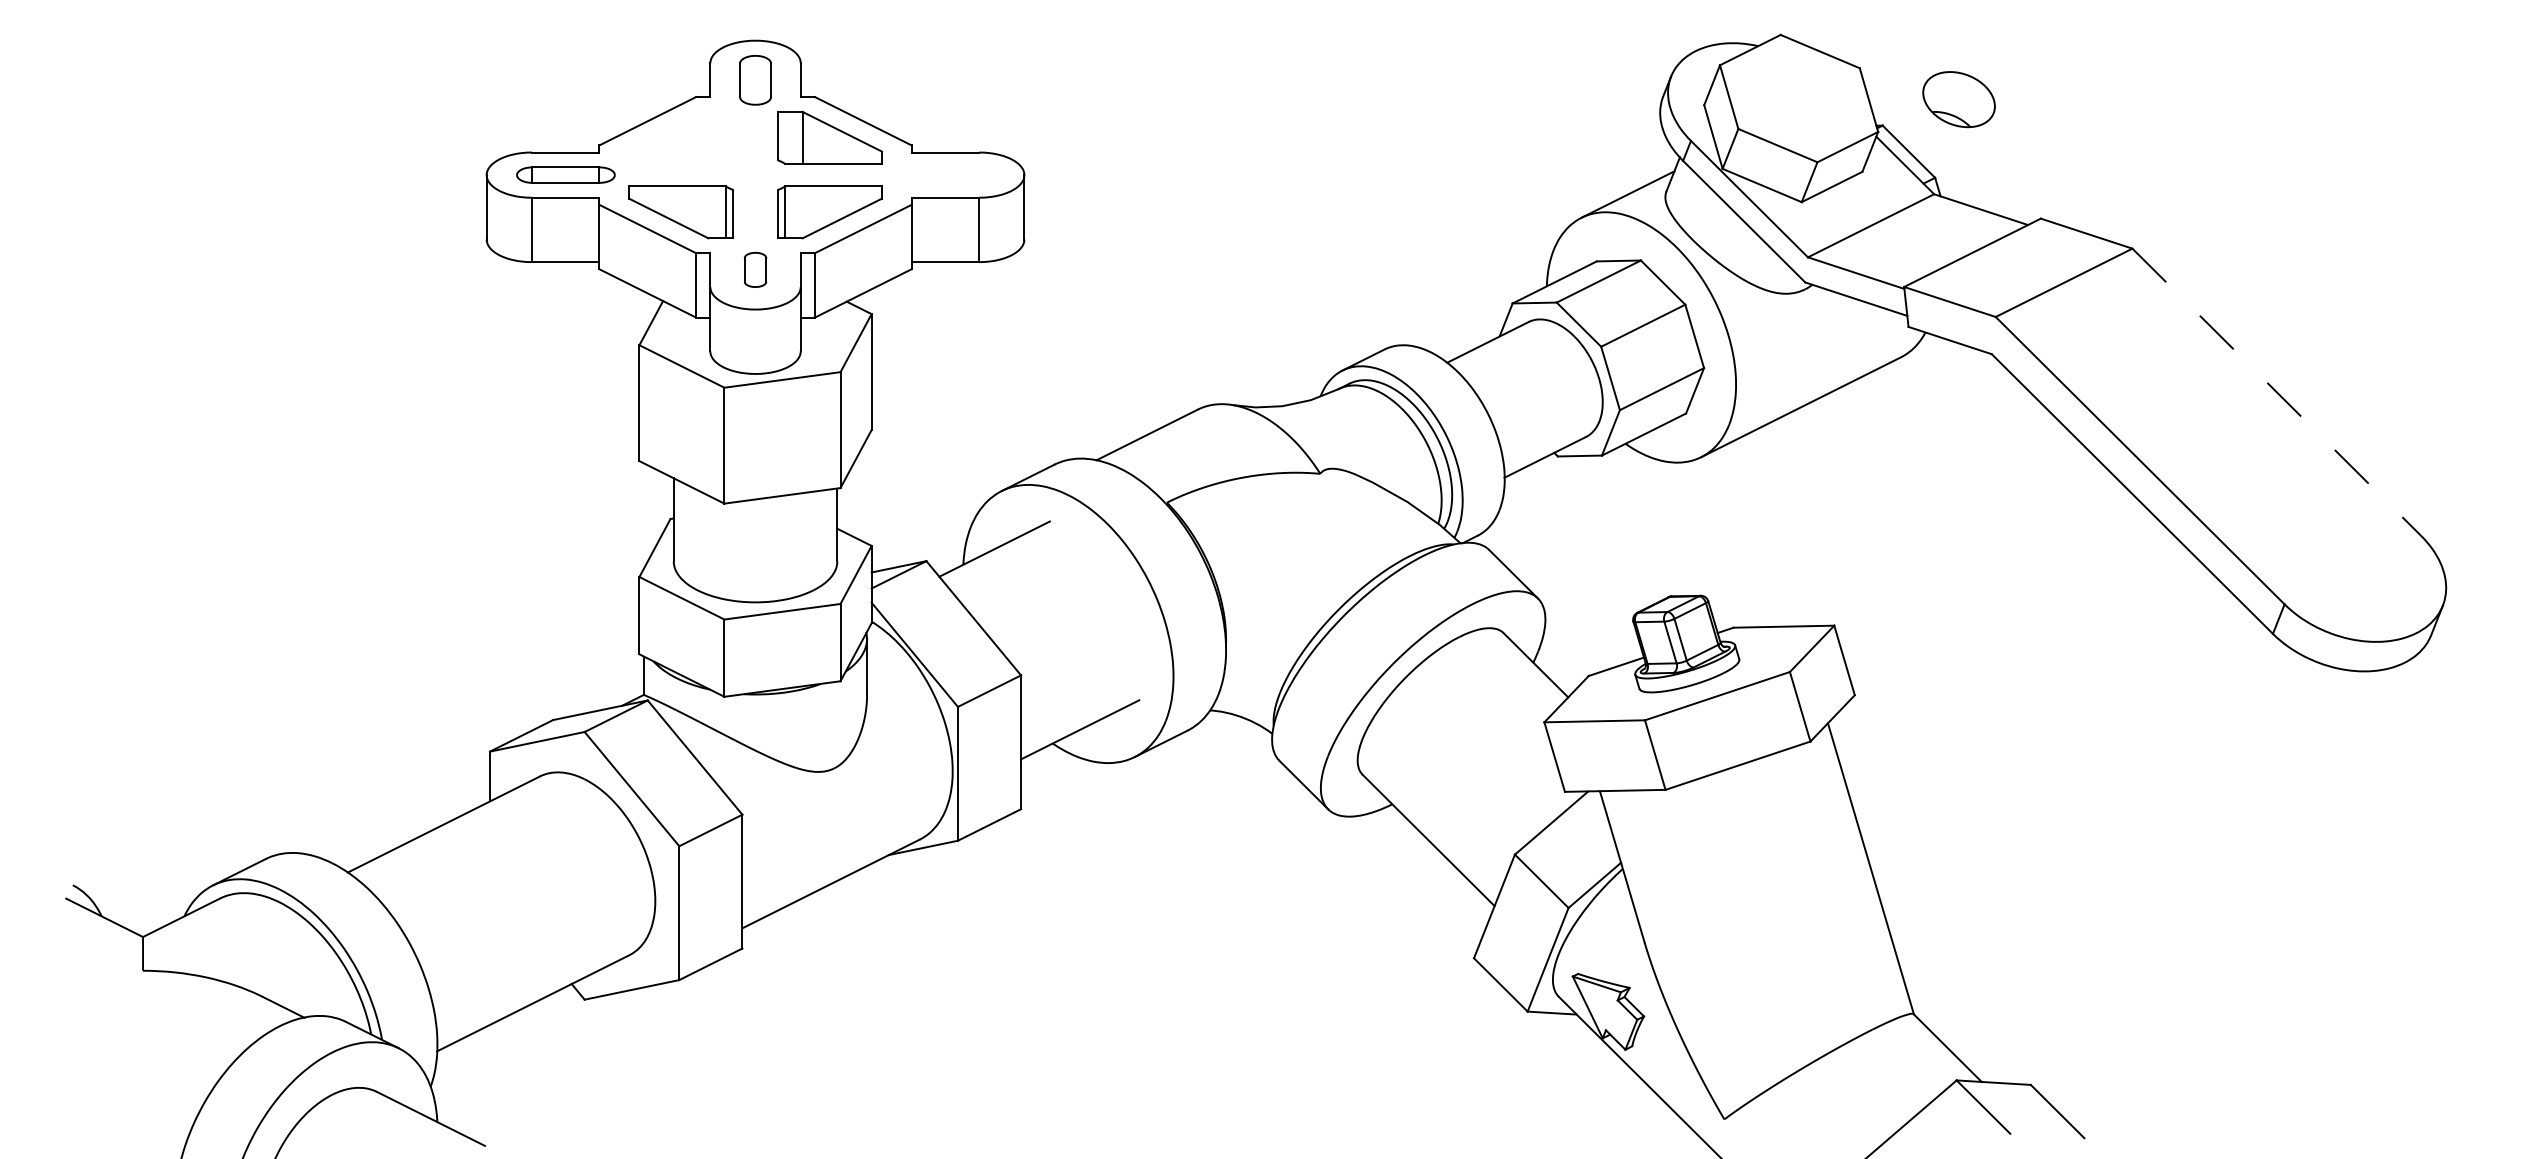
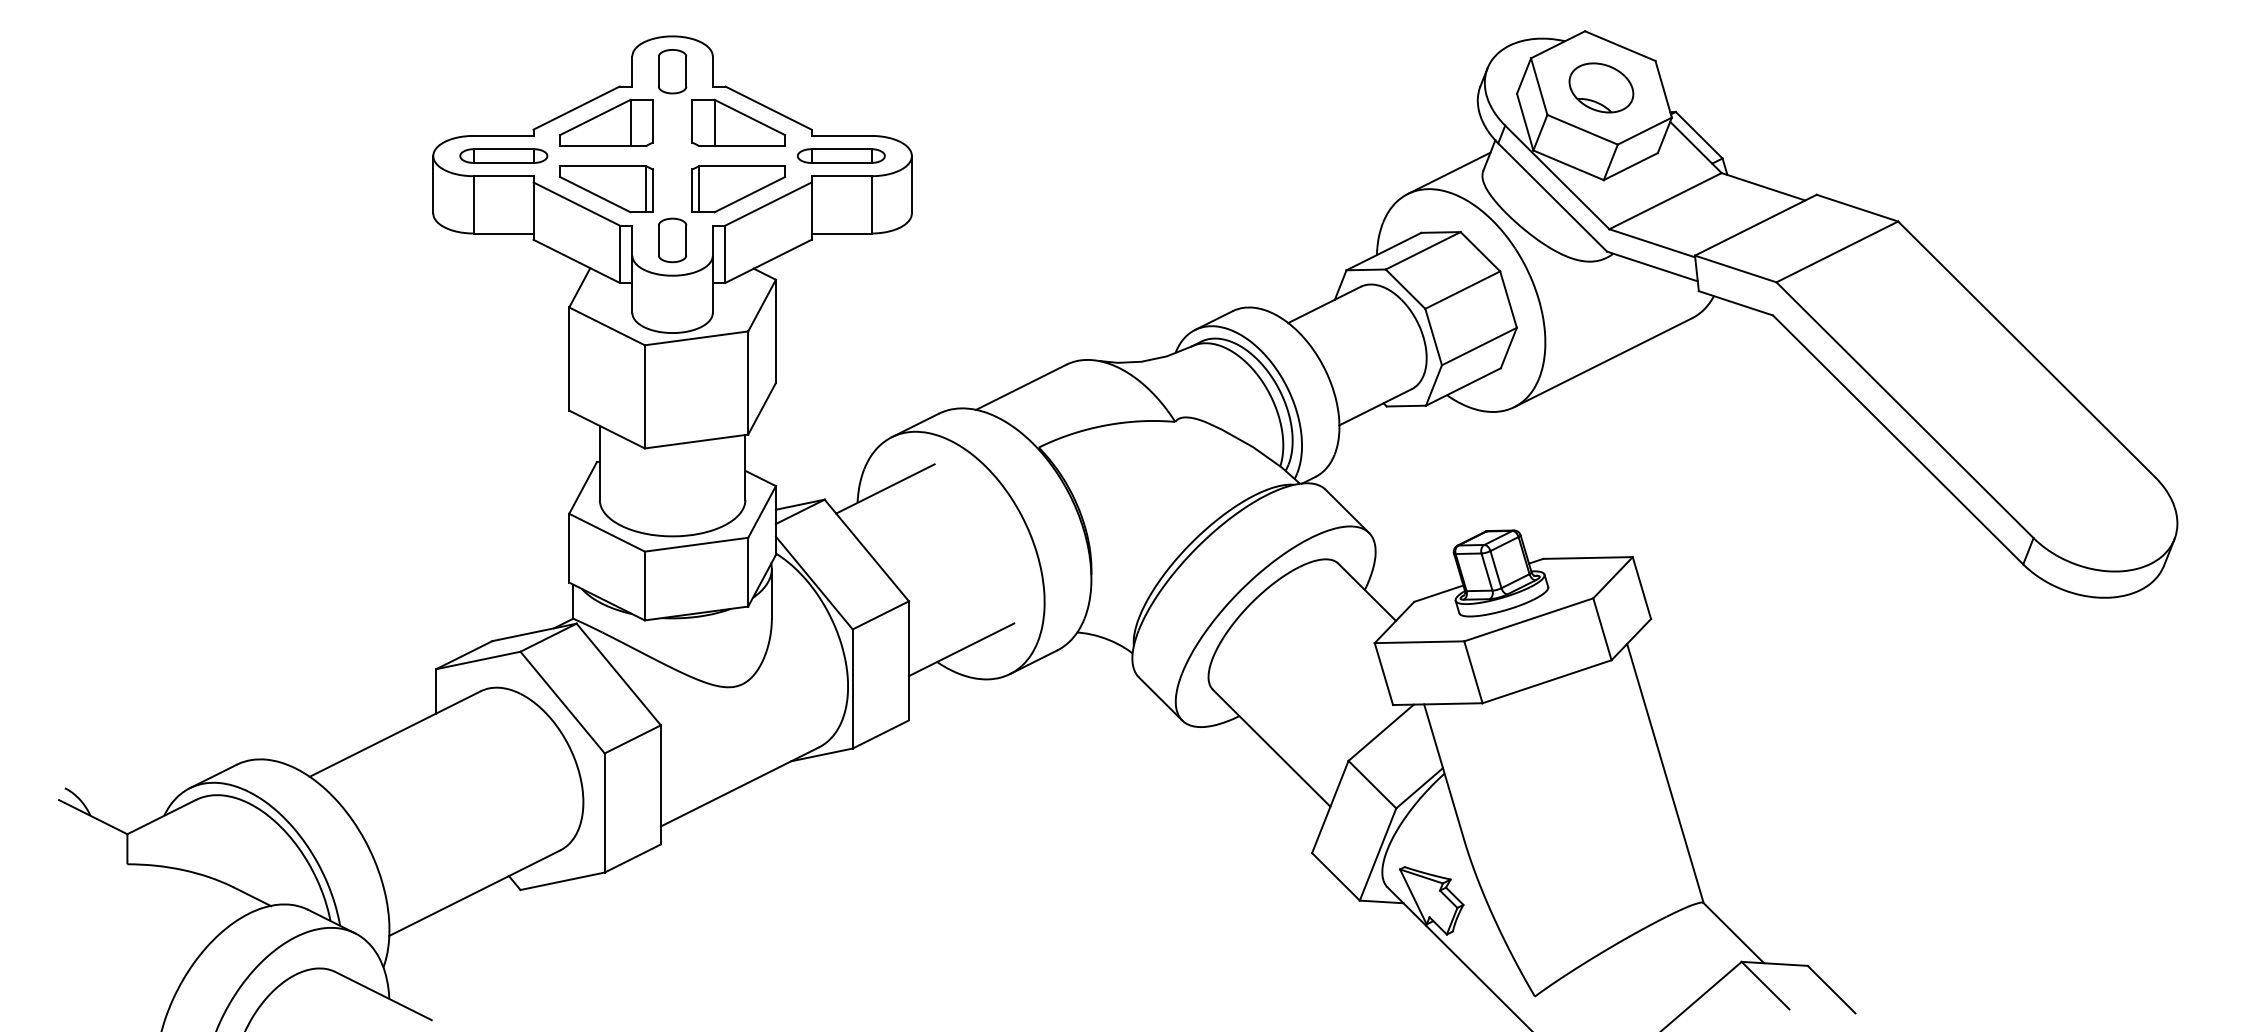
part: (1958, 99) -> (1600, 87), moved
part: (680, 137) -> (605, 122), added
part: (944, 174) -> (840, 155), added
part: (755, 269) -> (672, 240), size x1.43
line: (2276, 392) -> (2026, 349), dashed -> solid

